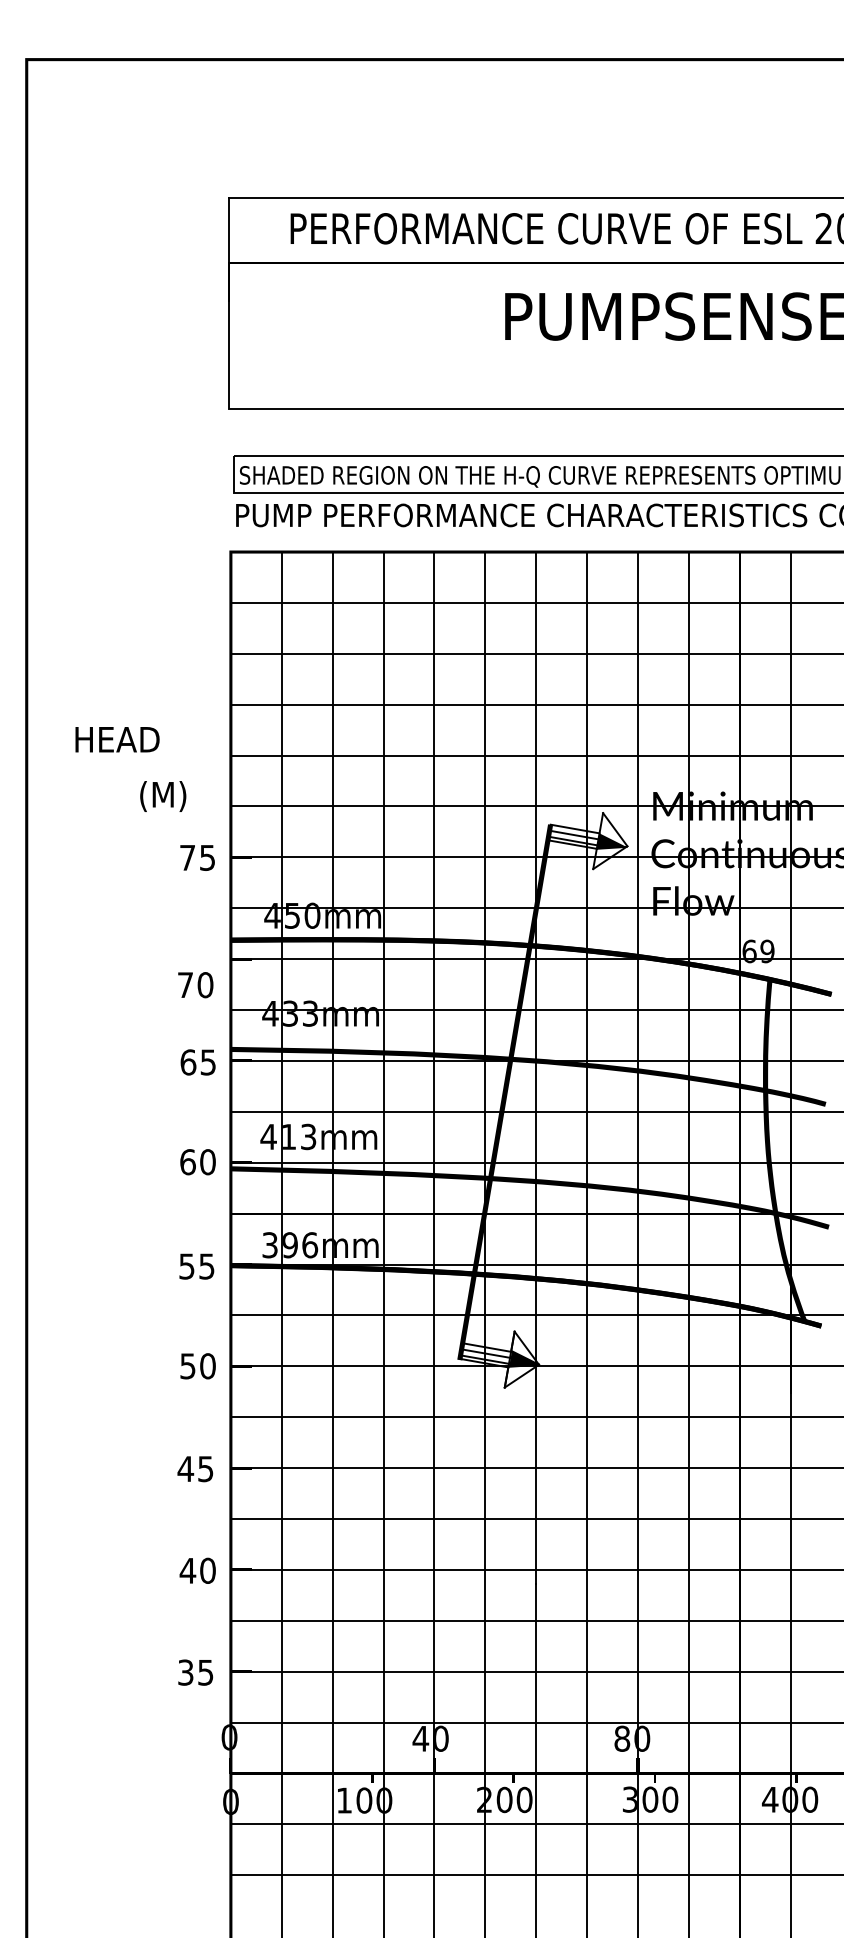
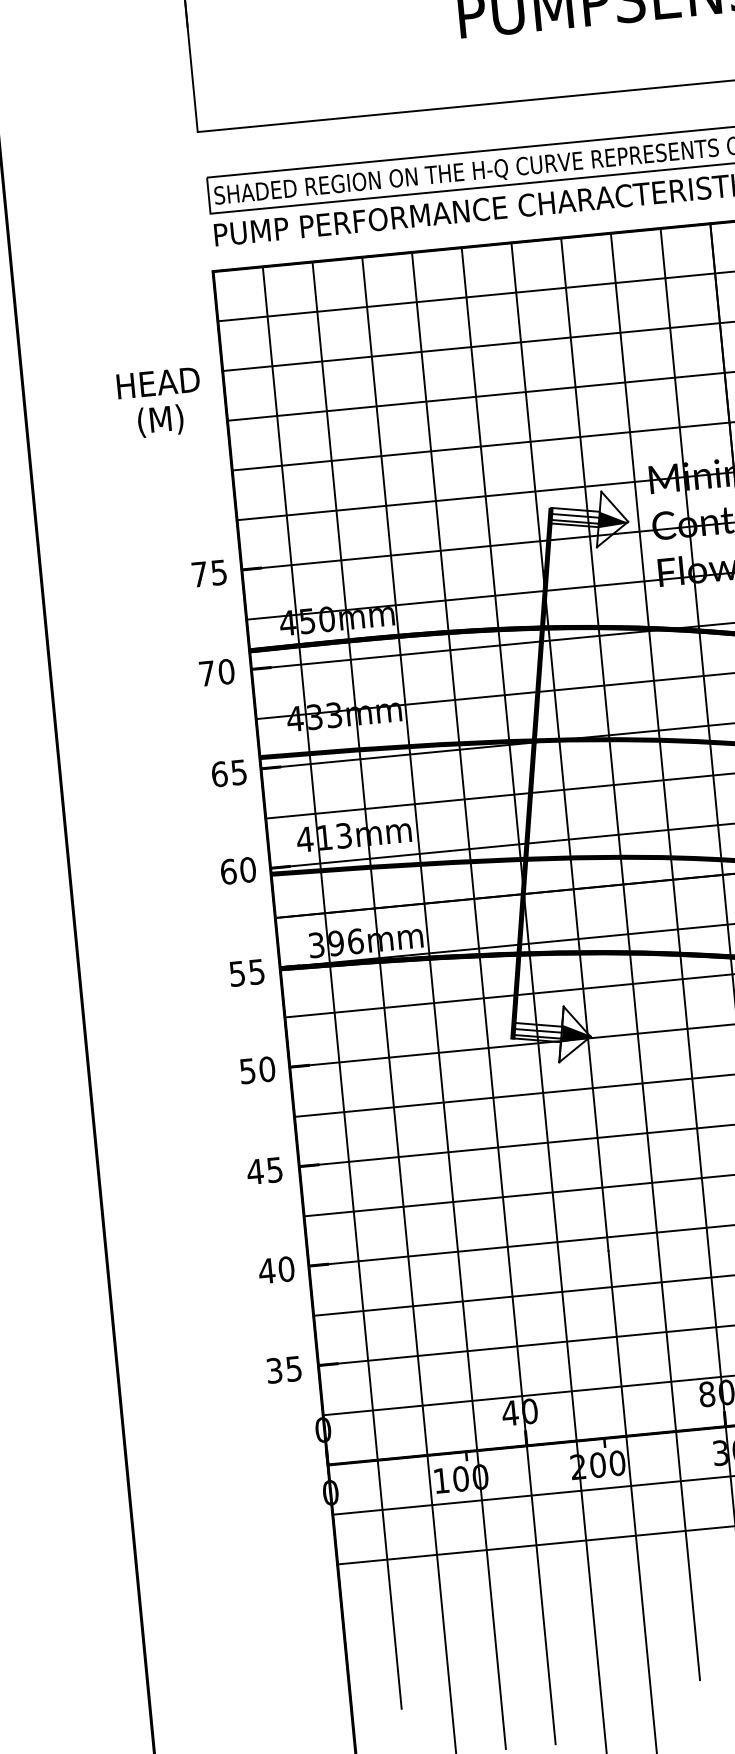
text: (117, 739) -> (158, 382), moved
text: (163, 796) -> (161, 421), moved
text: (195, 985) -> (216, 673), moved

